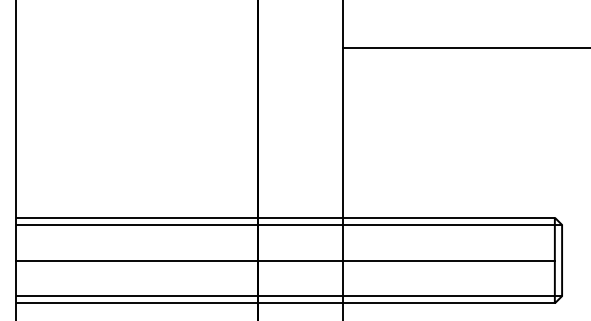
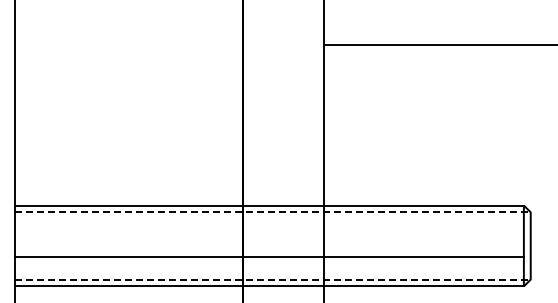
line: (288, 225) -> (272, 212), solid -> dashed
line: (285, 260) -> (269, 256), moved
line: (288, 296) -> (272, 279), solid -> dashed

